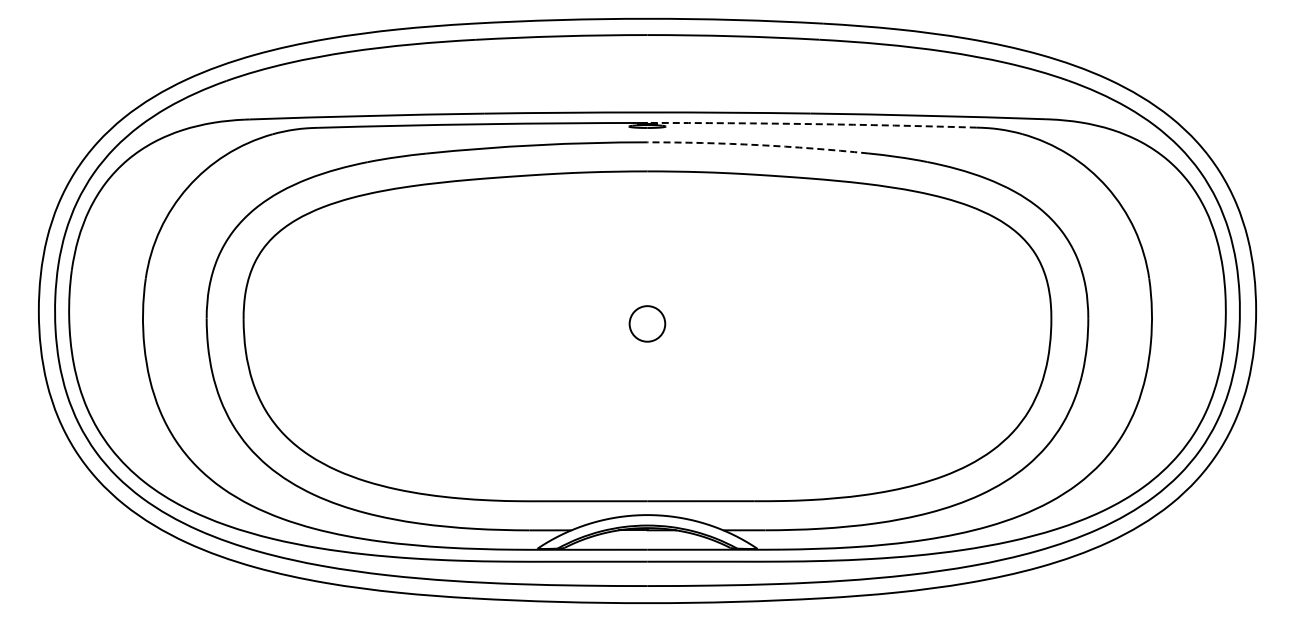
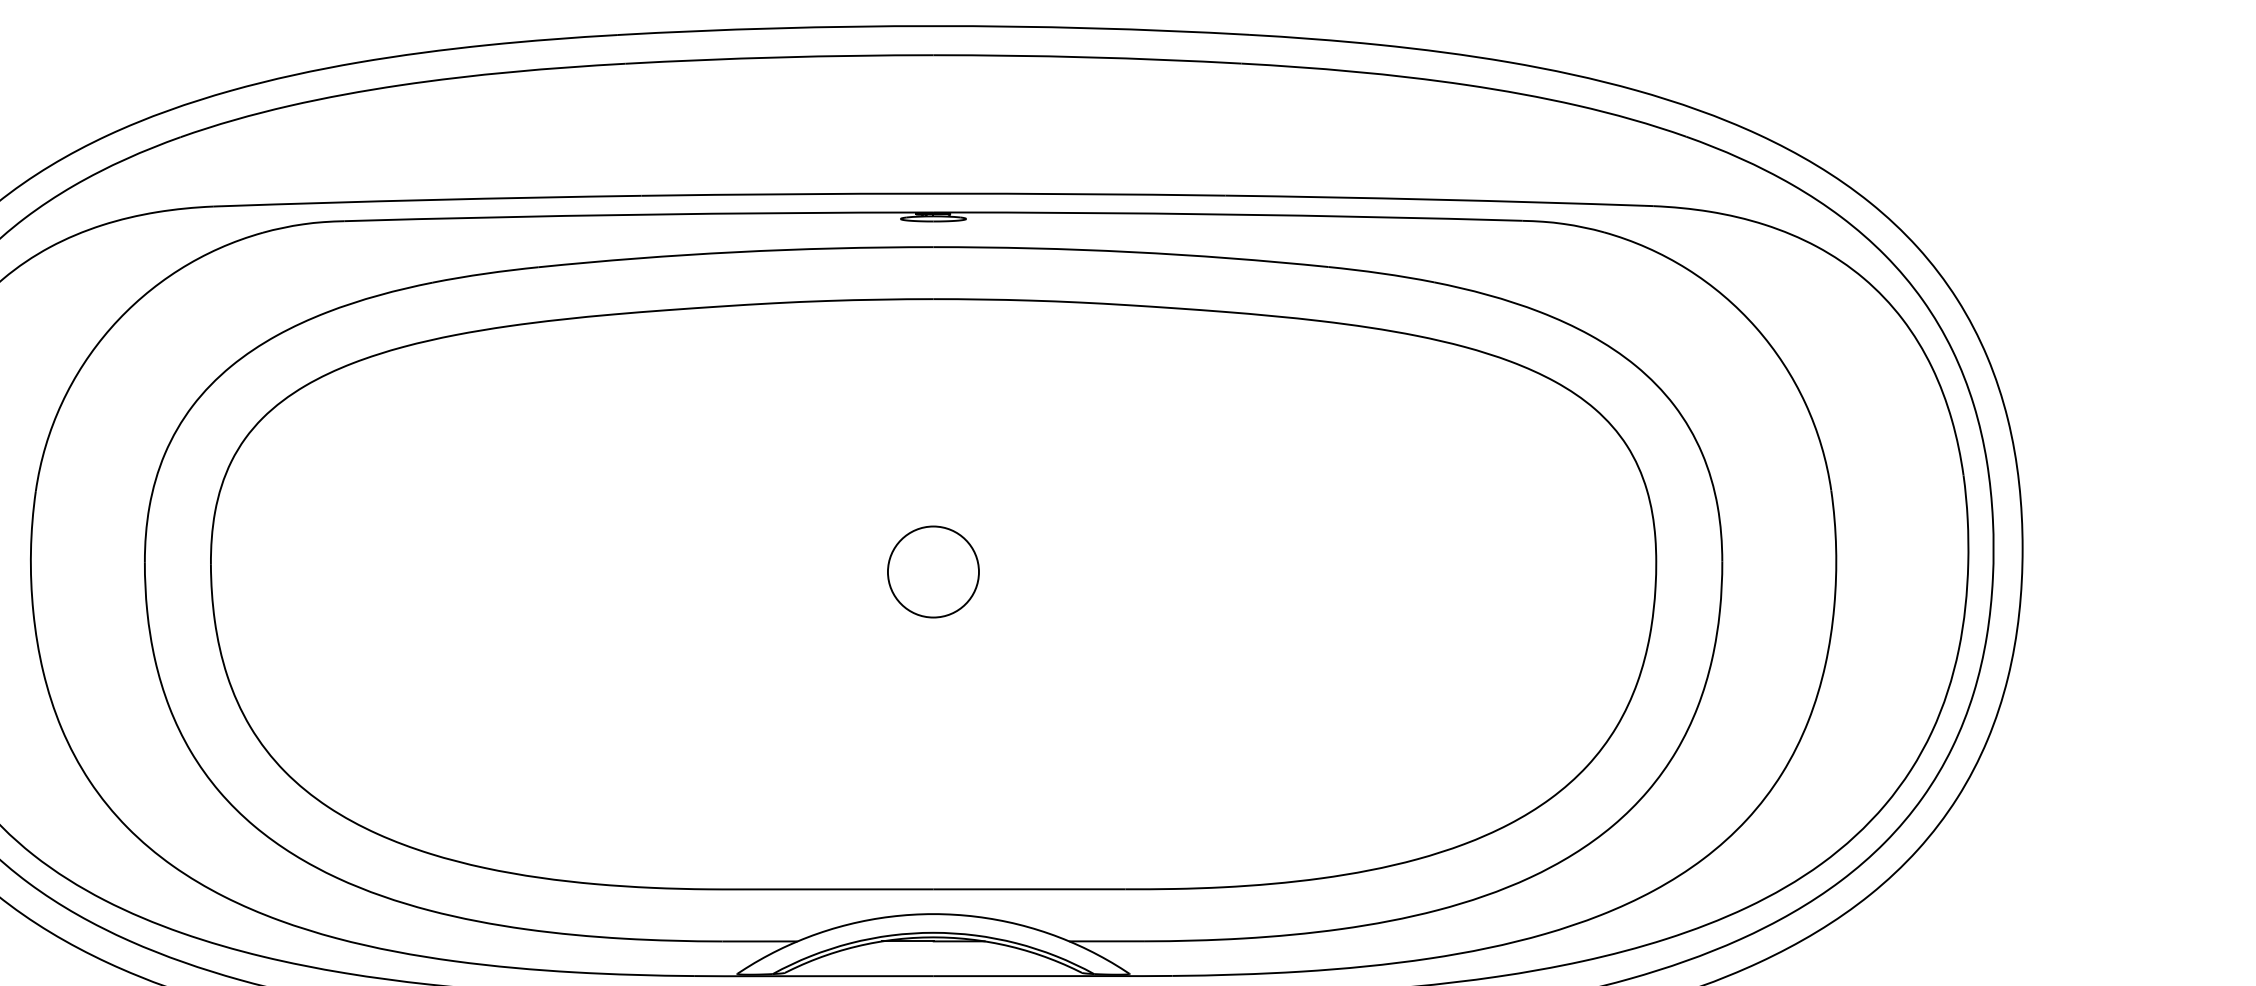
arc: (812, 124) -> (1228, 215), dashed -> solid
arc: (757, 145) -> (1130, 252), dashed -> solid
circle: (647, 323) -> (933, 571), size x1.43

